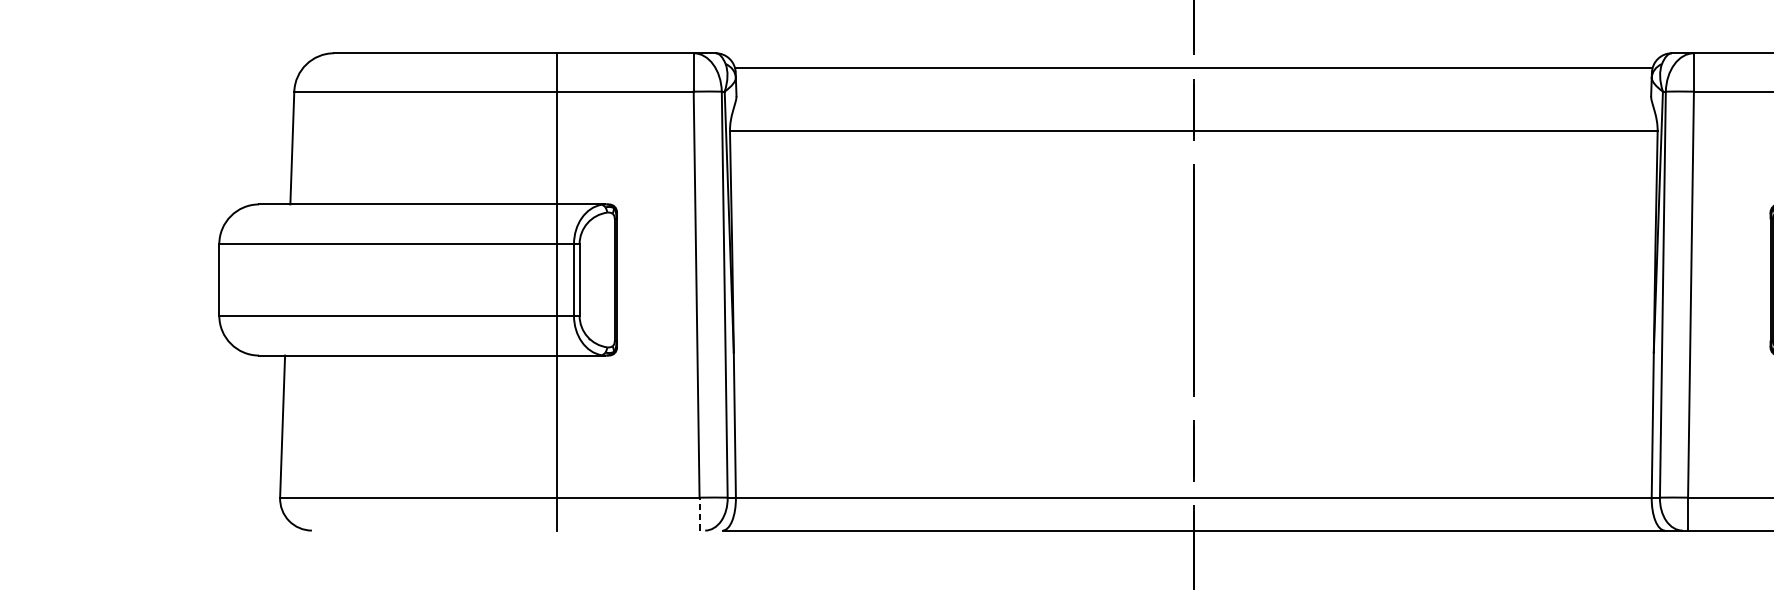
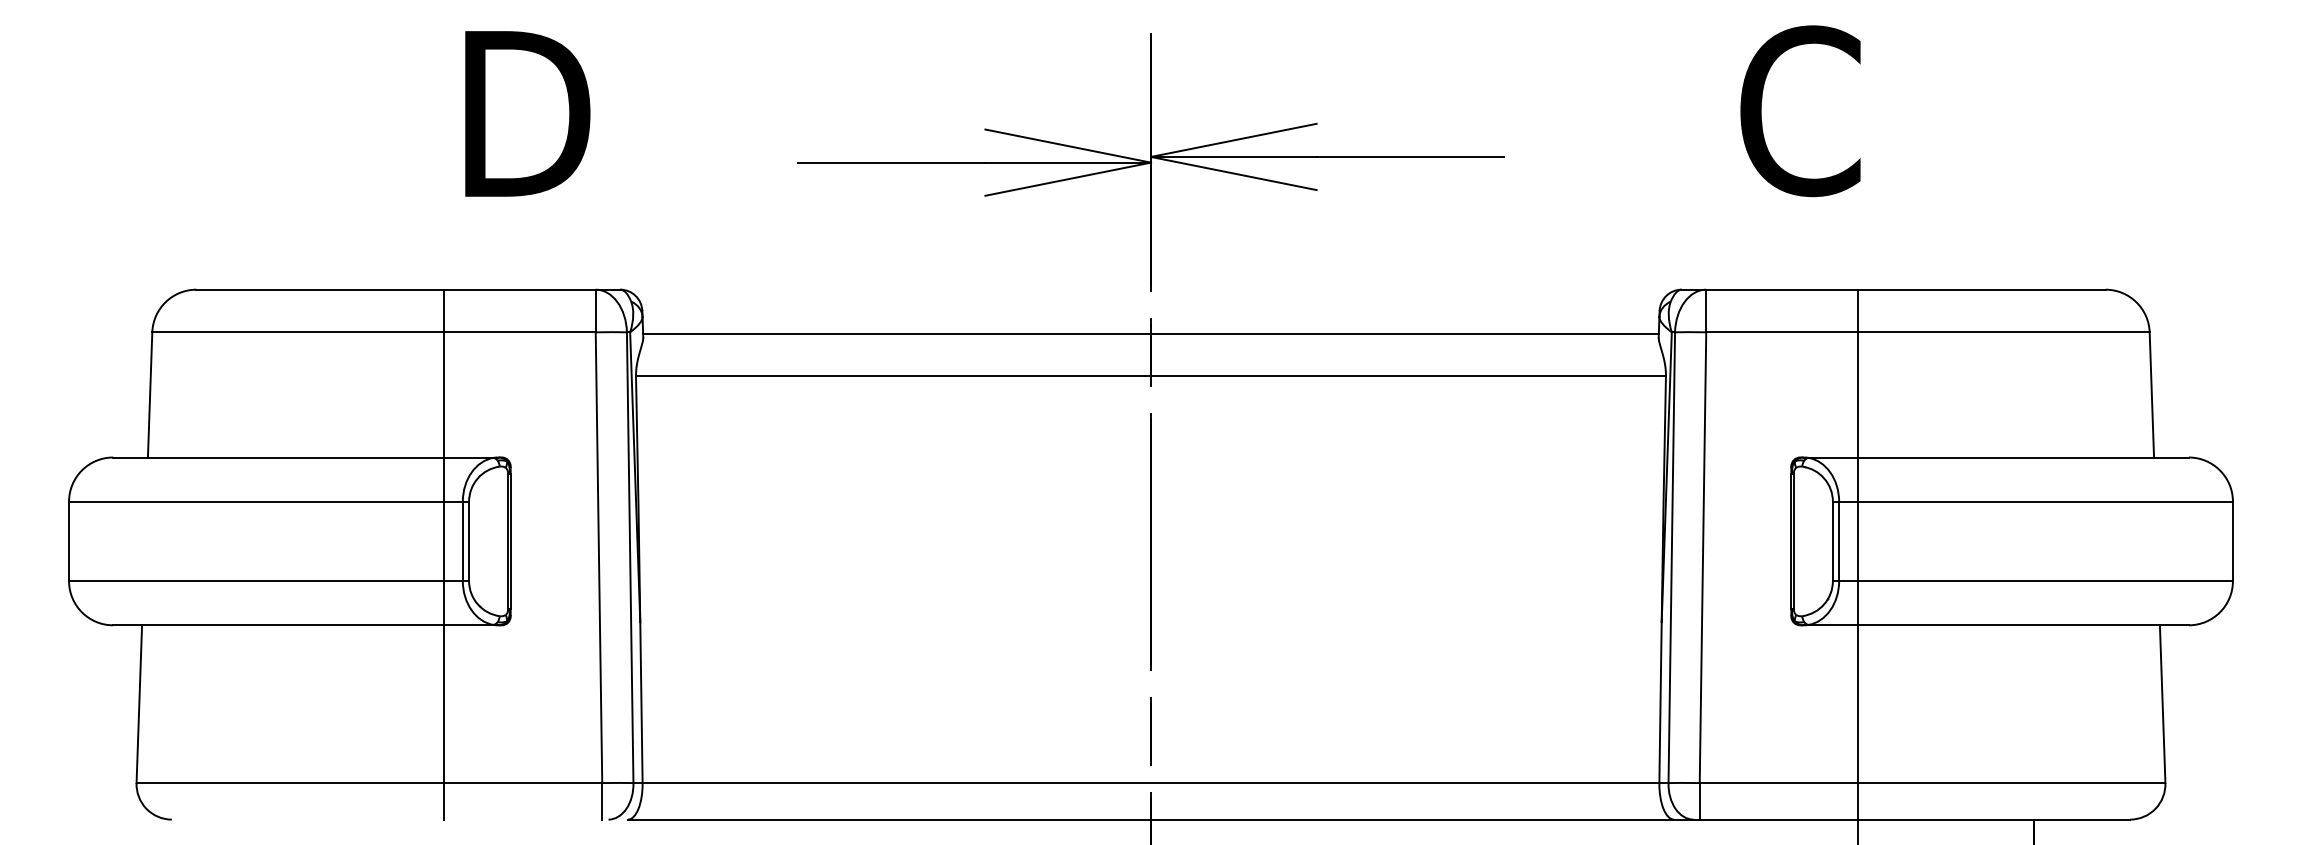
line: (1193, 67) -> (1150, 333), moved
line: (699, 513) -> (602, 800), dashed -> solid

